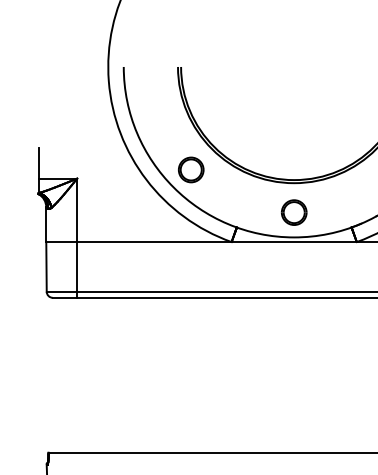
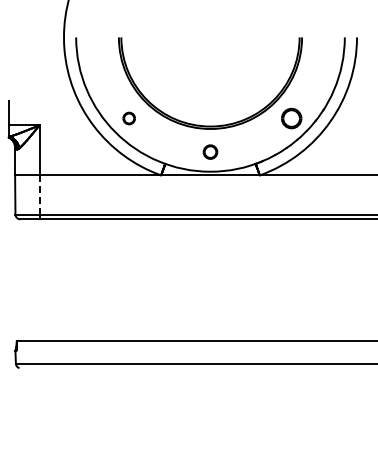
part: (190, 169) -> (128, 118), size x0.6
part: (294, 211) -> (210, 151), size x0.7
line: (77, 266) -> (39, 194), solid -> dashed

